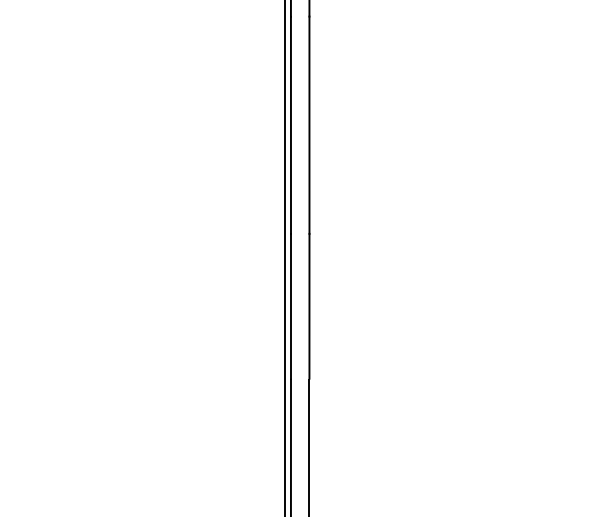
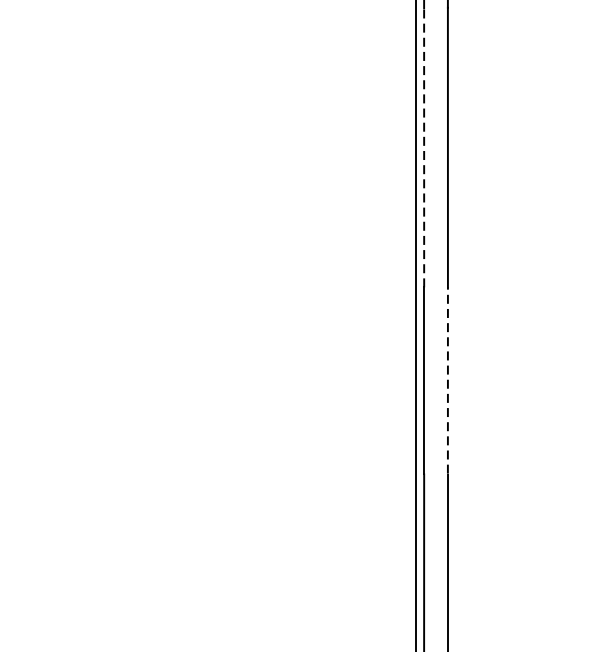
line: (290, 125) -> (423, 147), solid -> dashed
line: (309, 305) -> (447, 379), solid -> dashed

